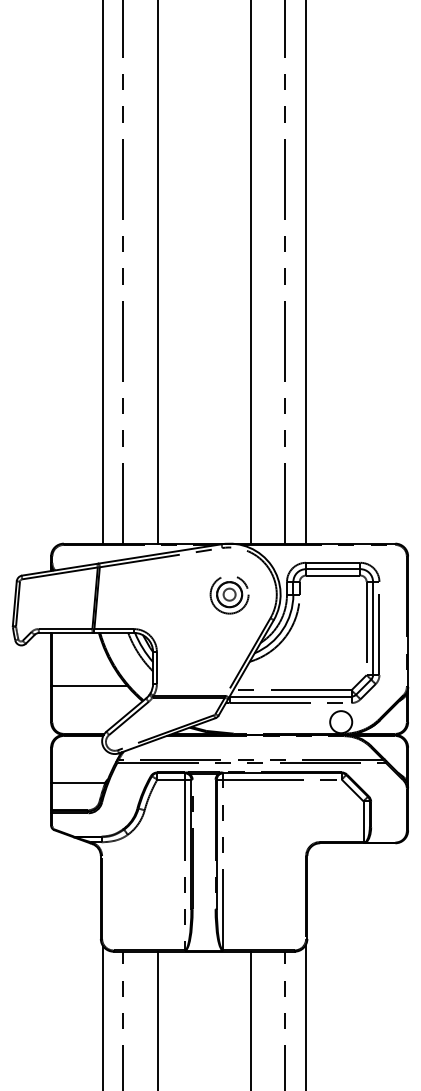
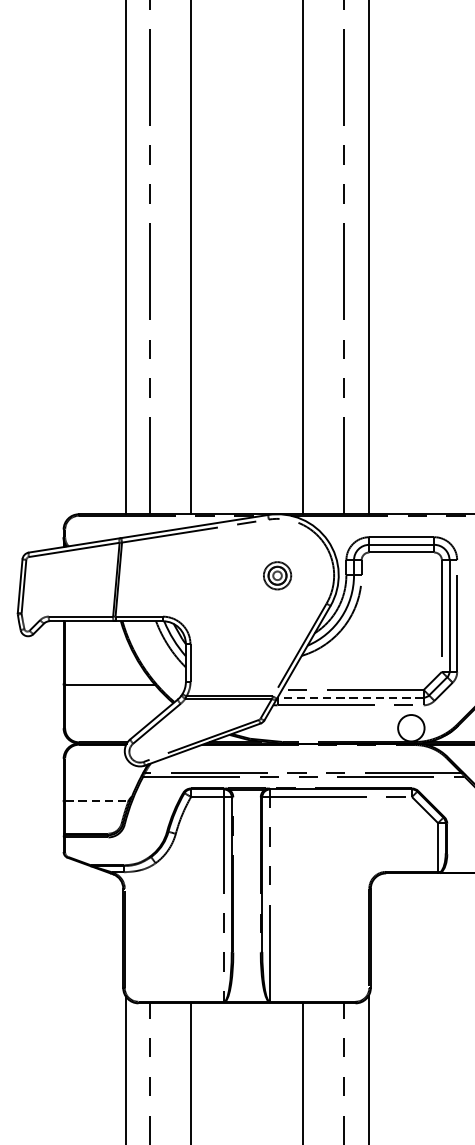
part: (229, 595) -> (277, 576), size x0.6
line: (290, 696) -> (350, 697), solid -> dashed
line: (79, 782) -> (97, 800), solid -> dashed

